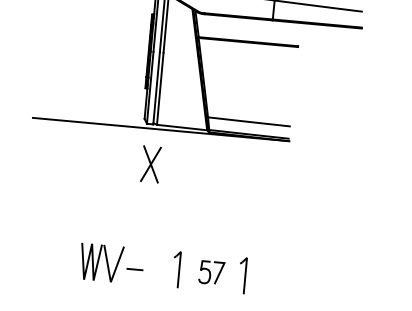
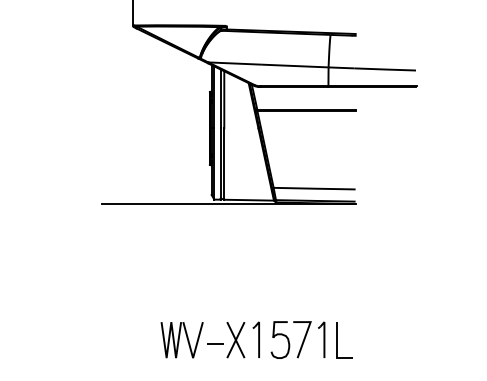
part: (150, 164) -> (235, 340), moved
part: (211, 272) -> (290, 339), size x1.67
line: (258, 277) -> (337, 340), added

